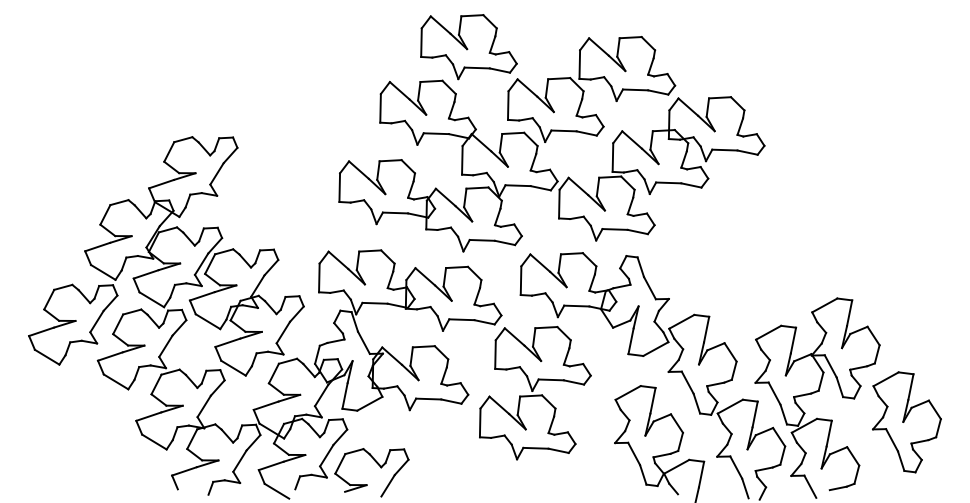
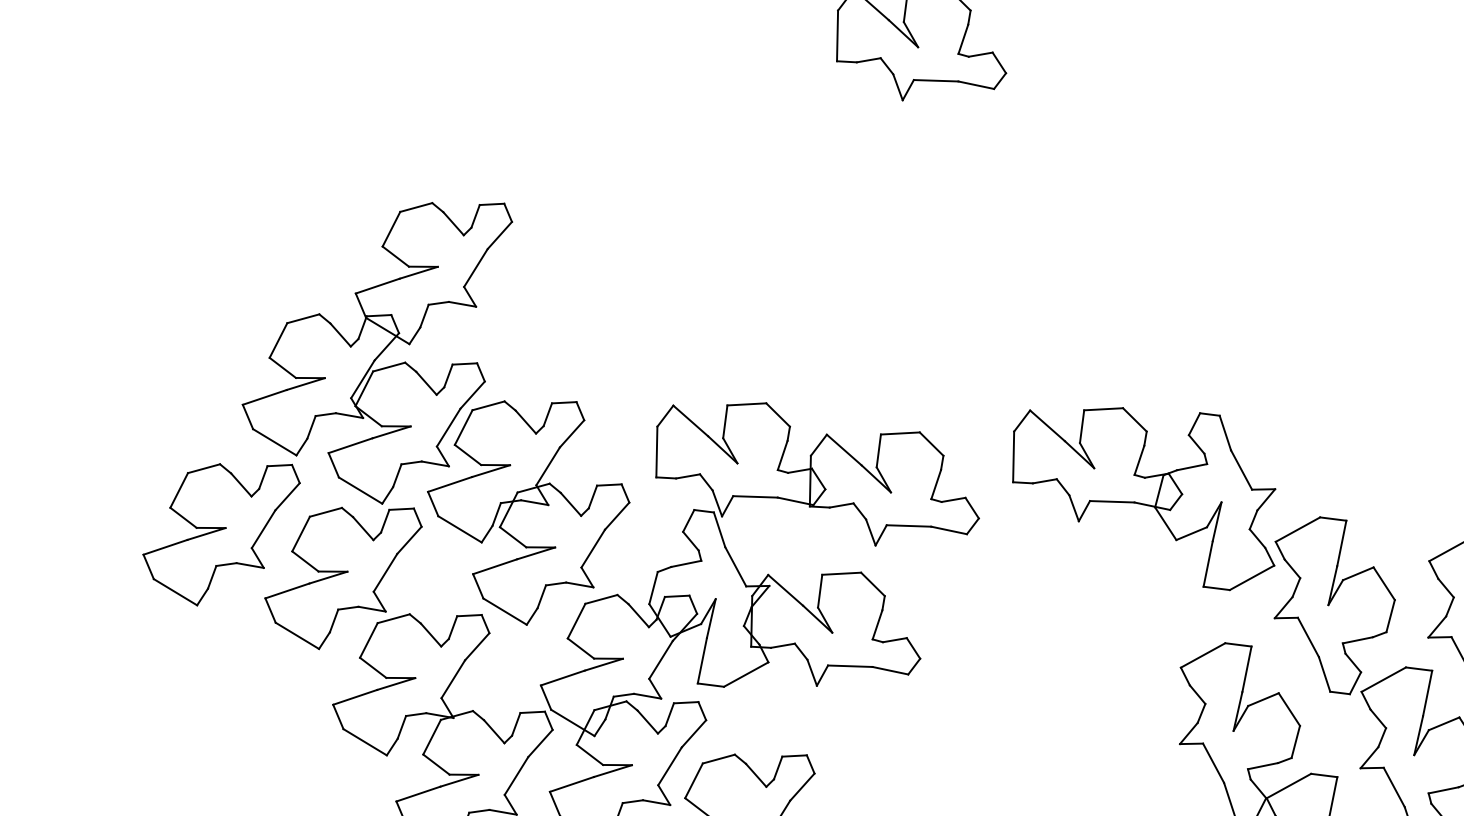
part: (551, 144) -> (1067, 216), removed
part: (535, 393) -> (1039, 656), removed

